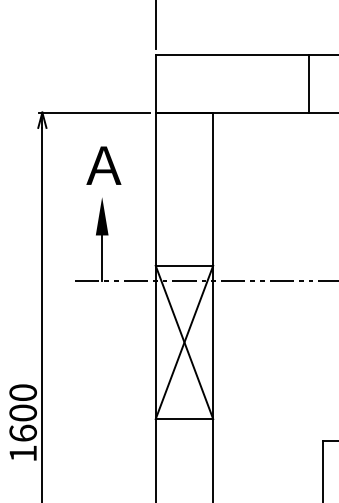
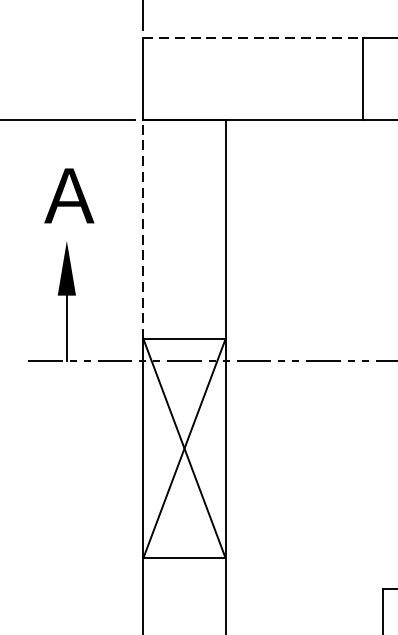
line: (232, 55) -> (253, 38), solid -> dashed
line: (155, 189) -> (143, 229), solid -> dashed

